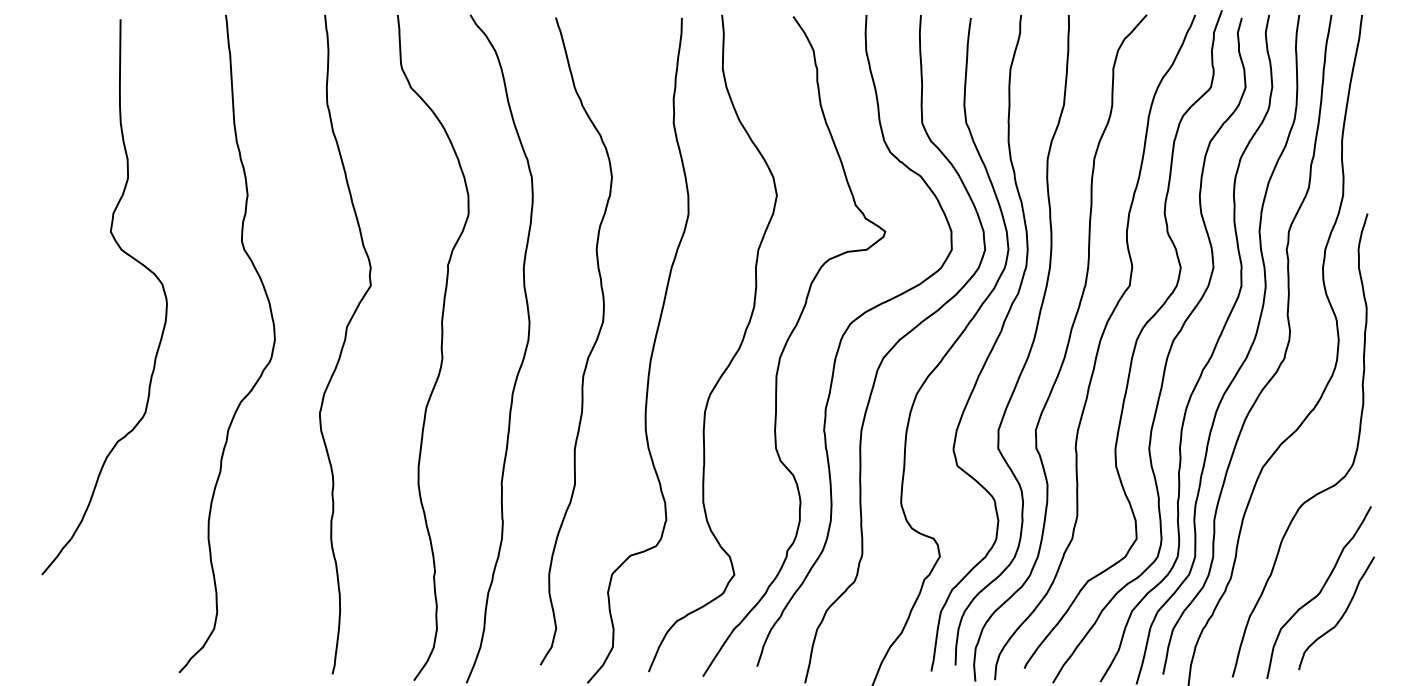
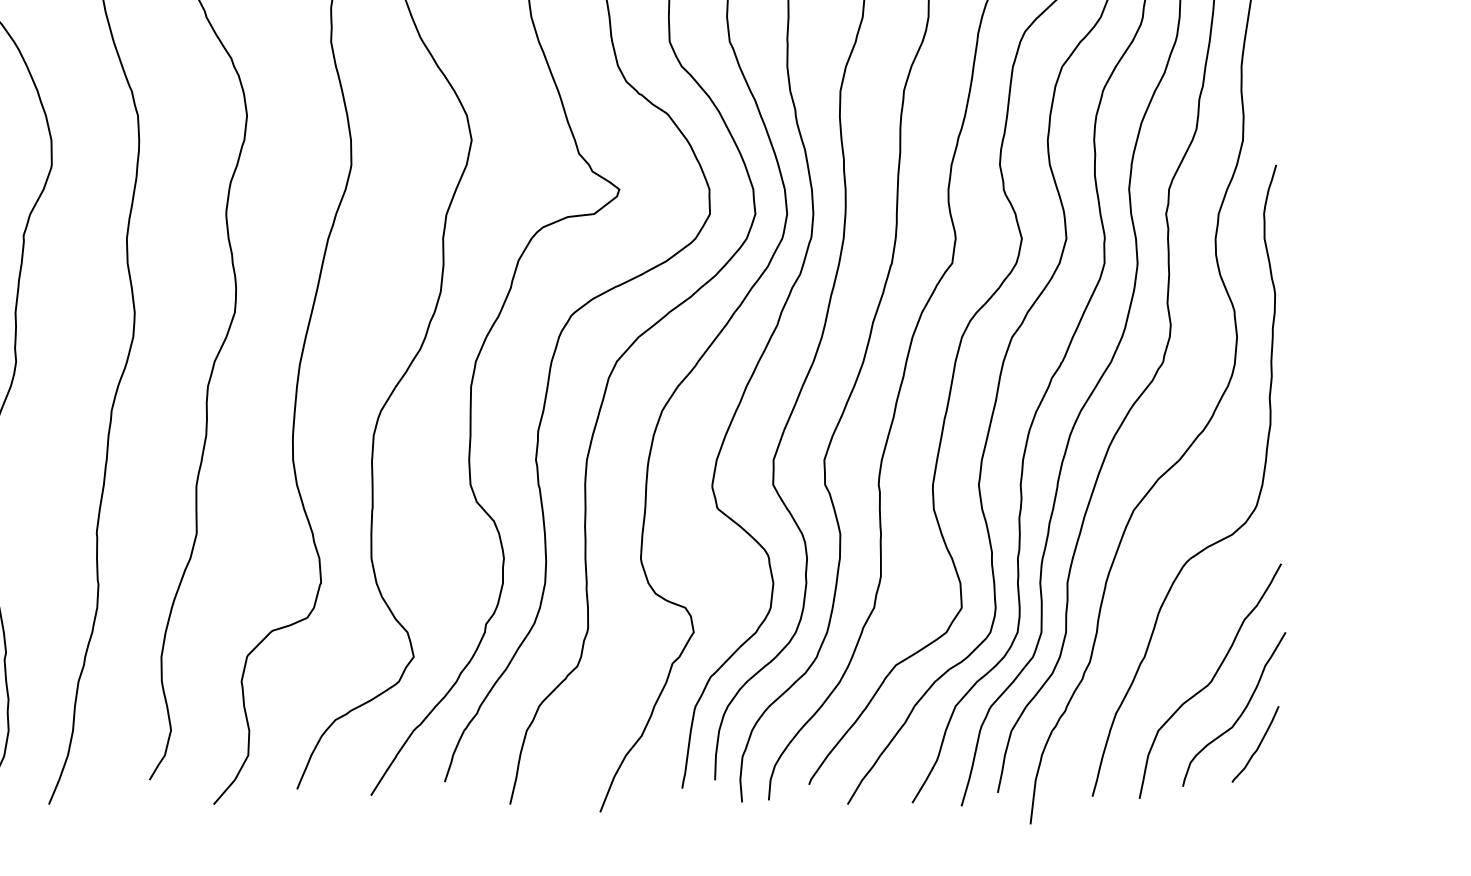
curve: (1354, 638) -> (1258, 743), added

